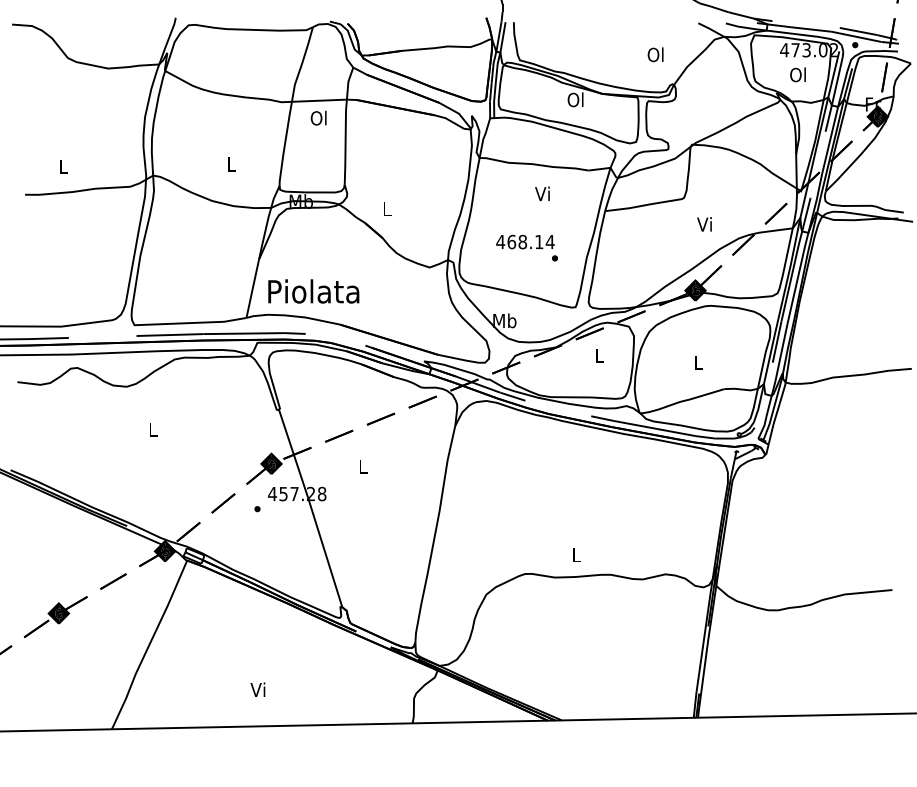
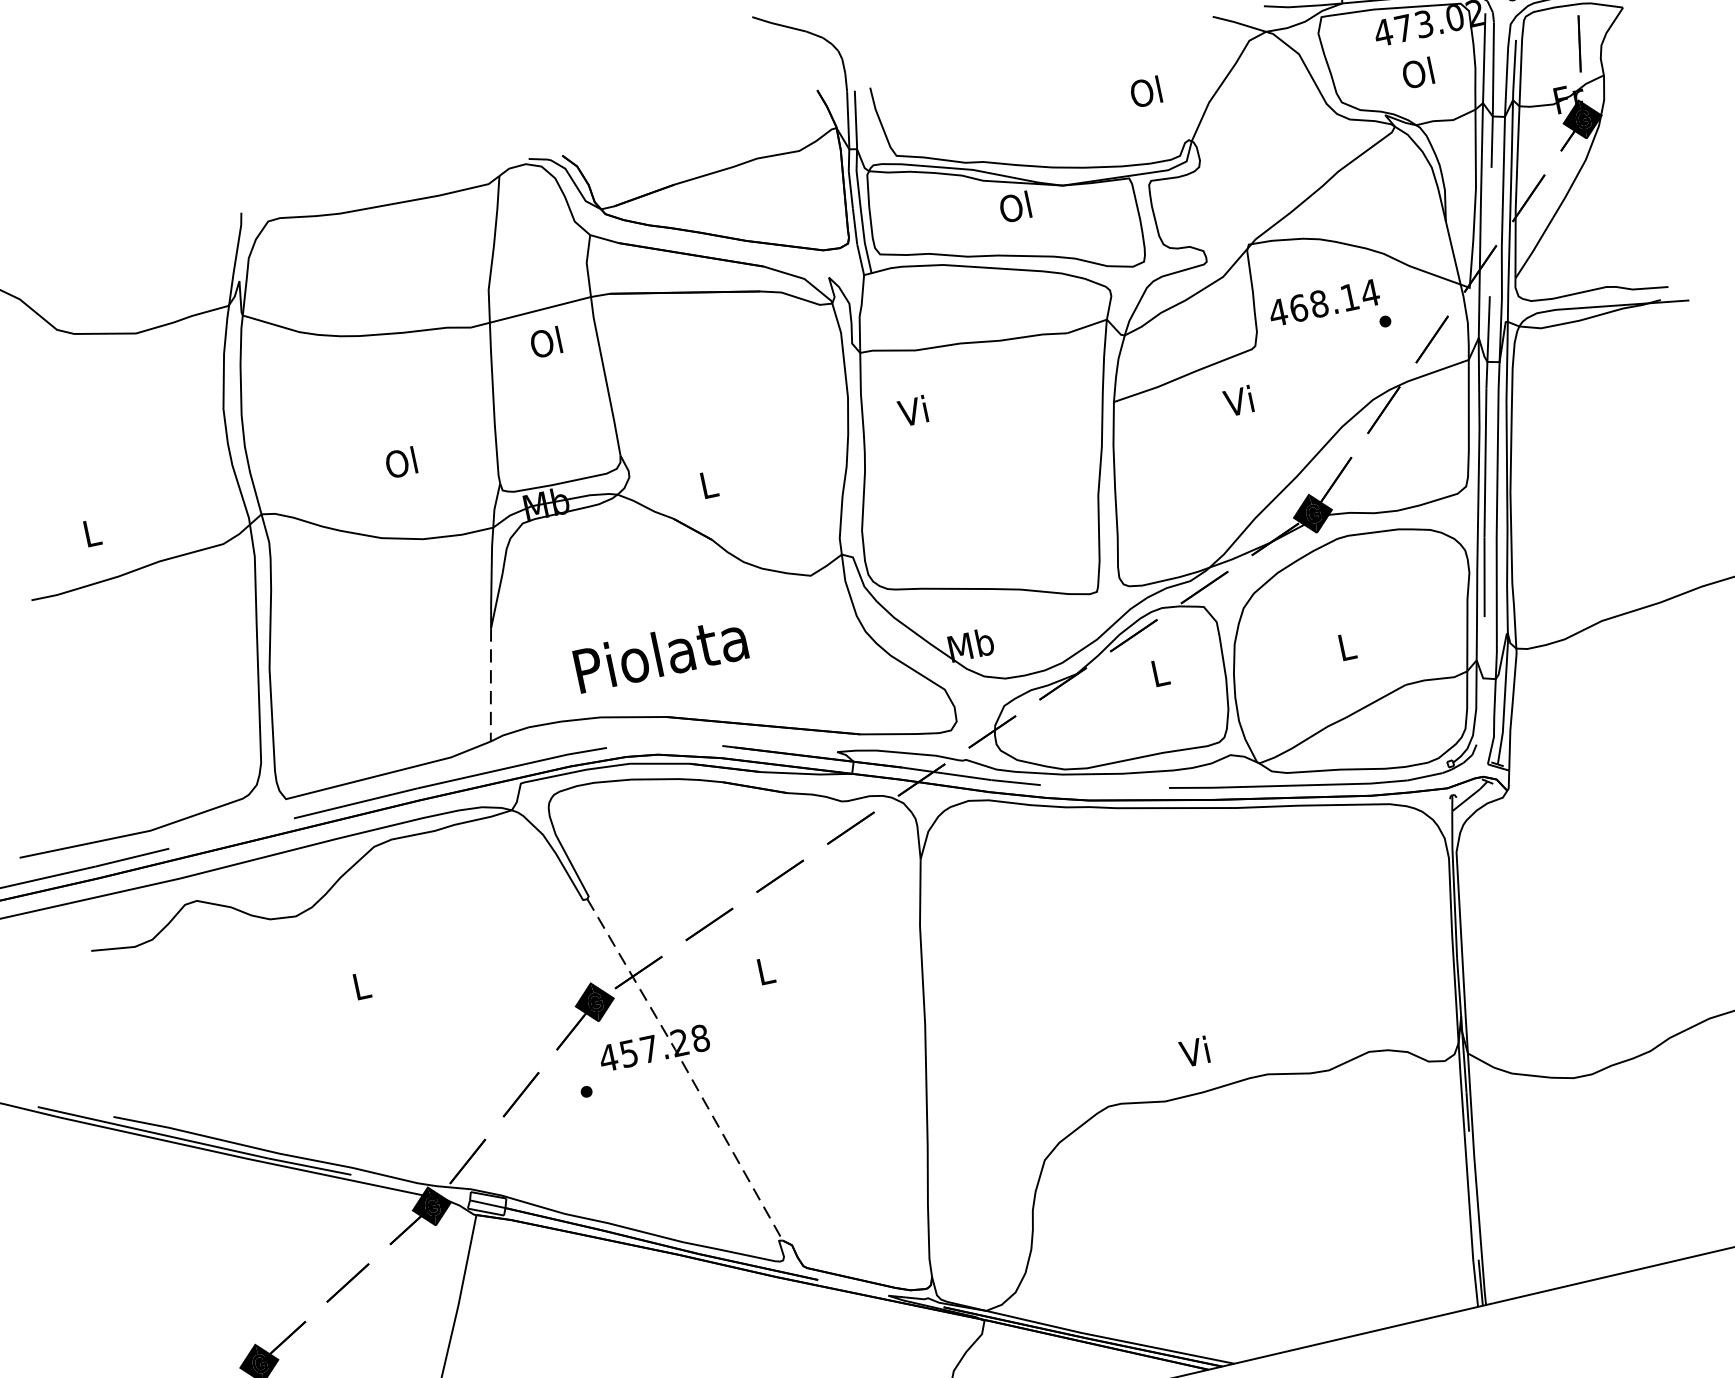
text: (230, 164) -> (400, 463), L -> Ol
text: (542, 193) -> (912, 410), moved
text: (704, 224) -> (1238, 401), moved
text: (526, 247) -> (1328, 312), moved
line: (252, 289) -> (490, 686), solid -> dashed
text: (313, 291) -> (660, 654), moved
line: (311, 507) -> (686, 1067), solid -> dashed
text: (575, 554) -> (1194, 1050), L -> Vi

